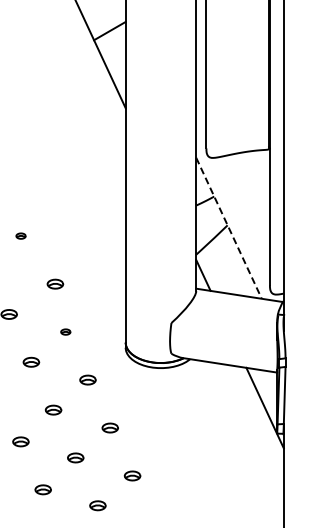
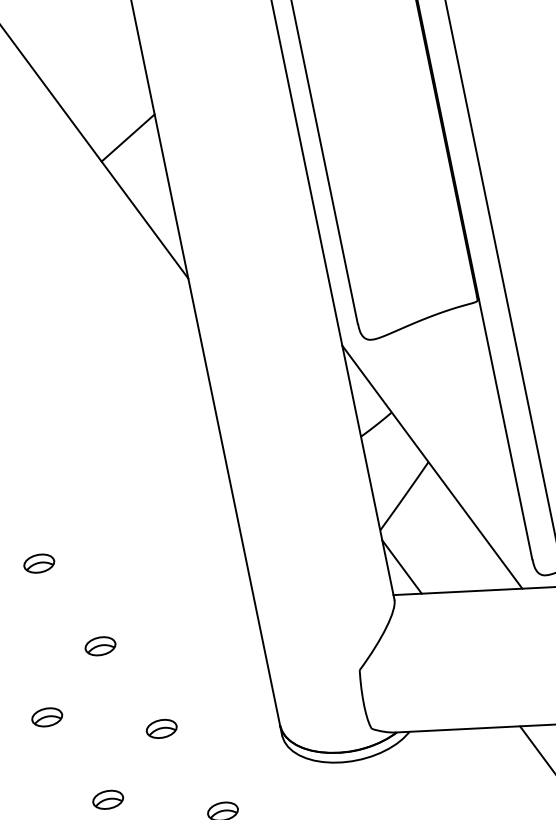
line: (229, 228) -> (433, 467), dashed -> solid
part: (20, 235) -> (37, 562), size x1.67
part: (55, 283) -> (100, 644), moved
part: (65, 331) -> (161, 727), size x1.67

